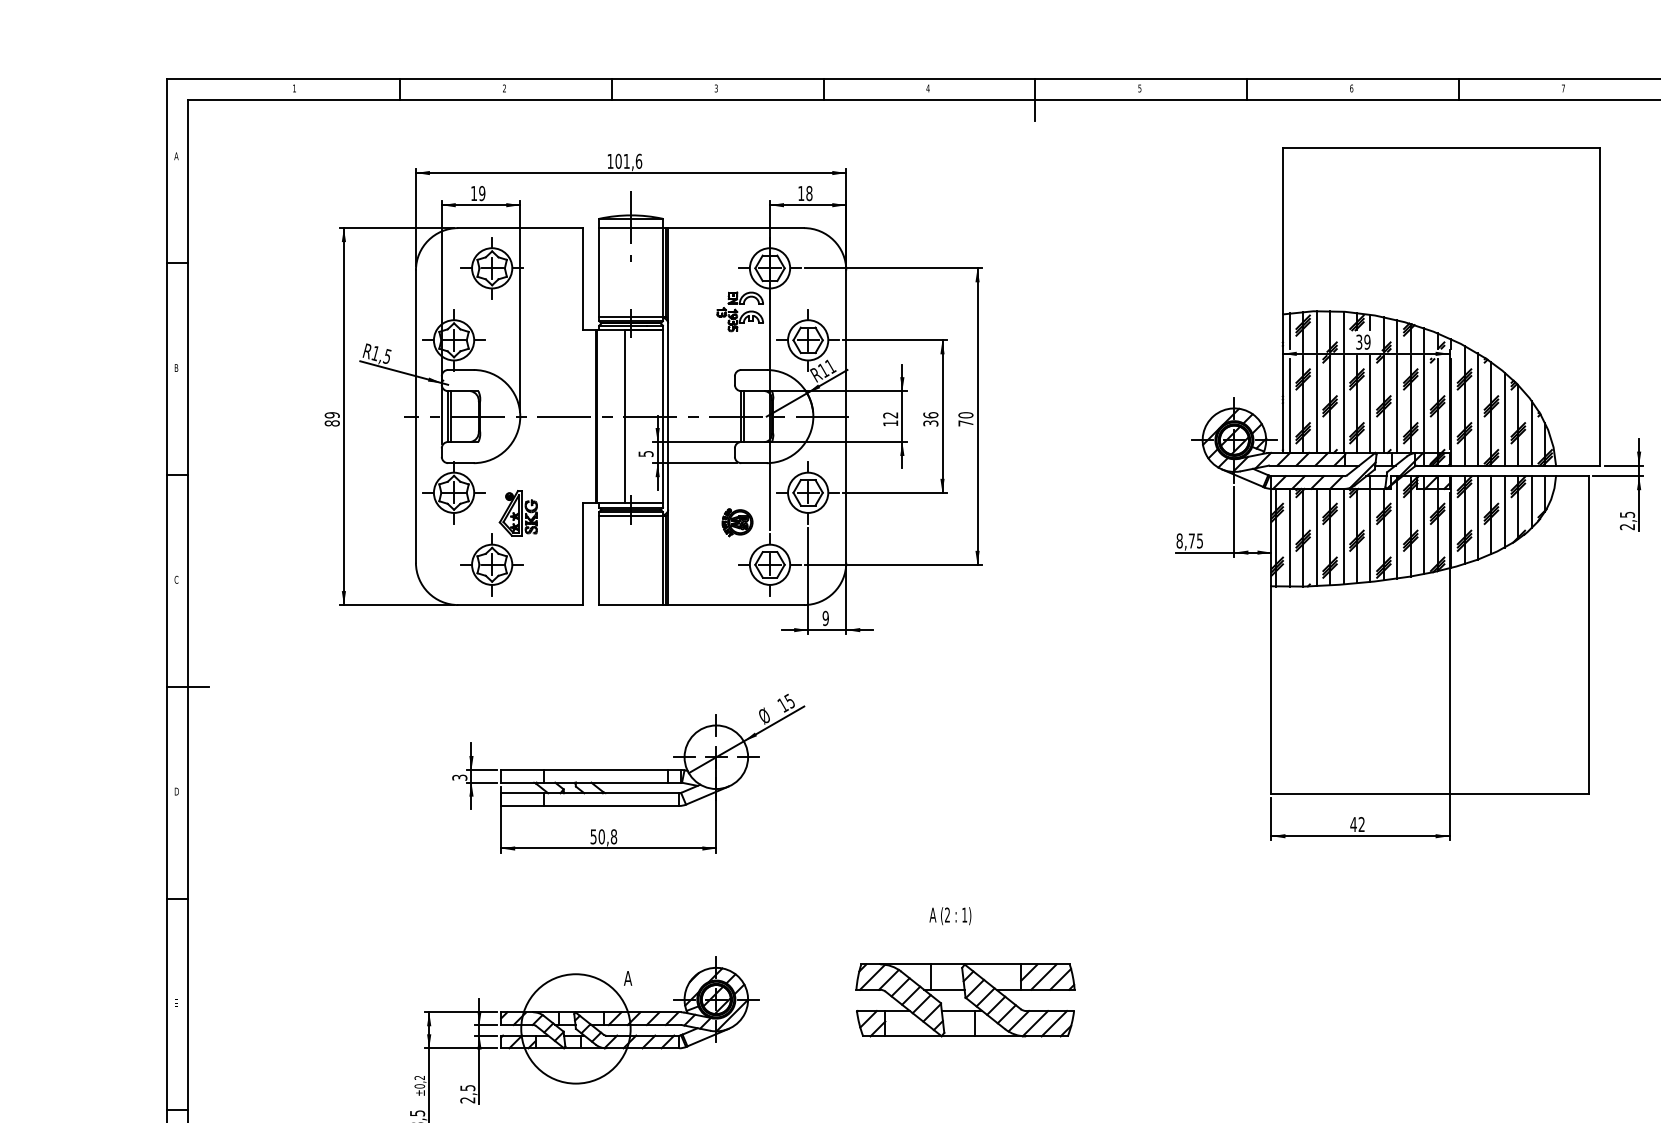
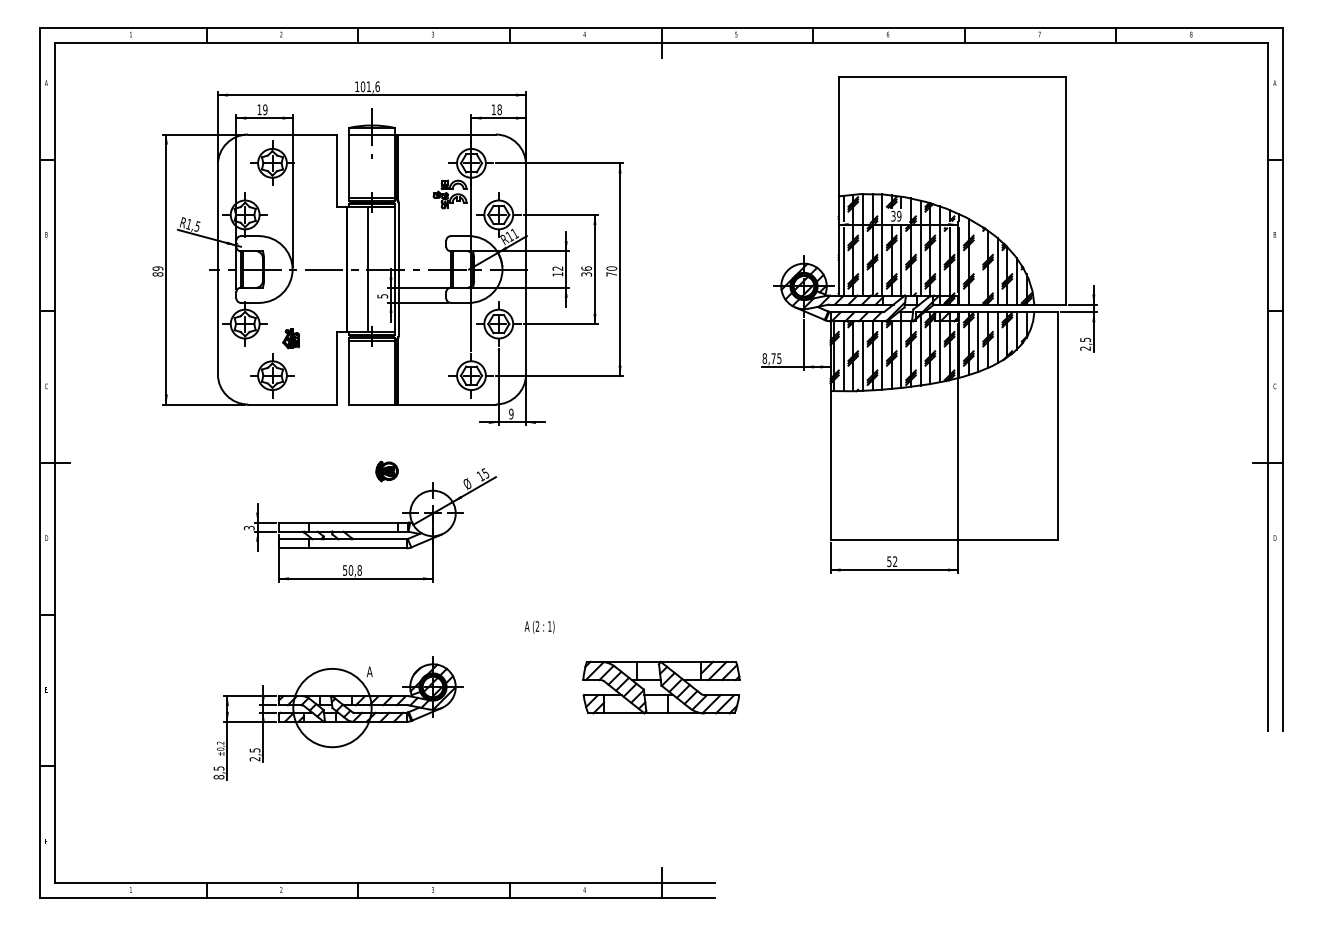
line: (1478, 409) -> (978, 264), removed
part: (517, 512) -> (290, 338), size x0.6
part: (736, 522) -> (386, 471), moved
text: (1353, 824) -> (889, 561), 42 -> 52
text: (950, 916) -> (539, 627), moved
part: (965, 1000) -> (661, 687), moved

